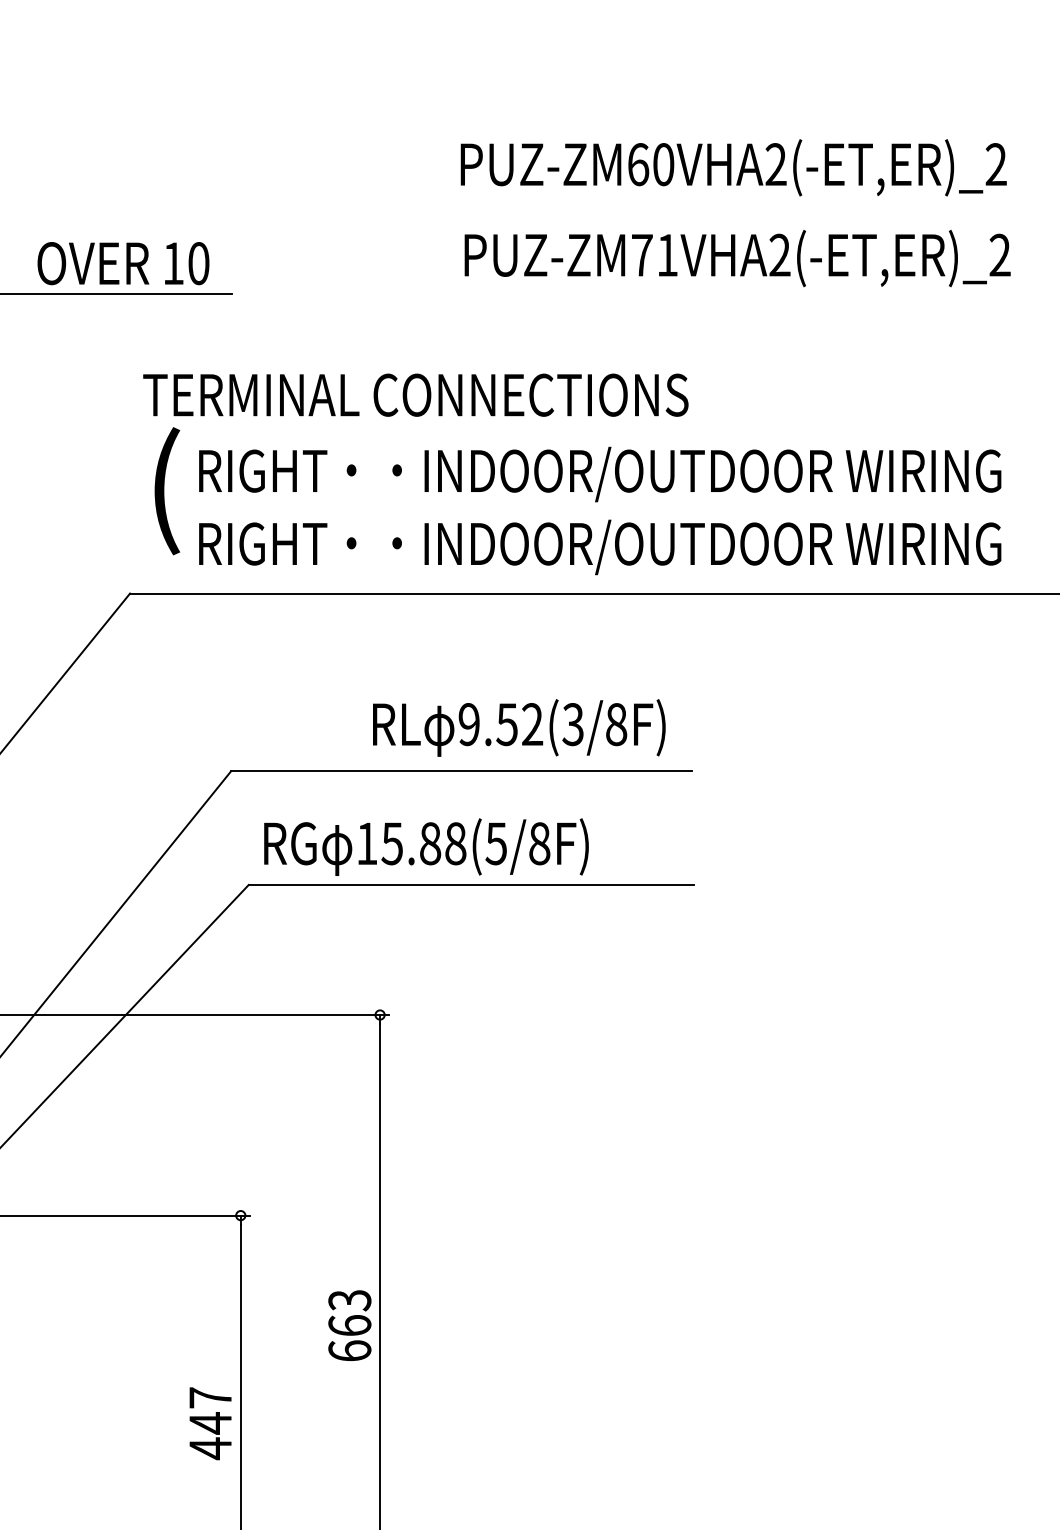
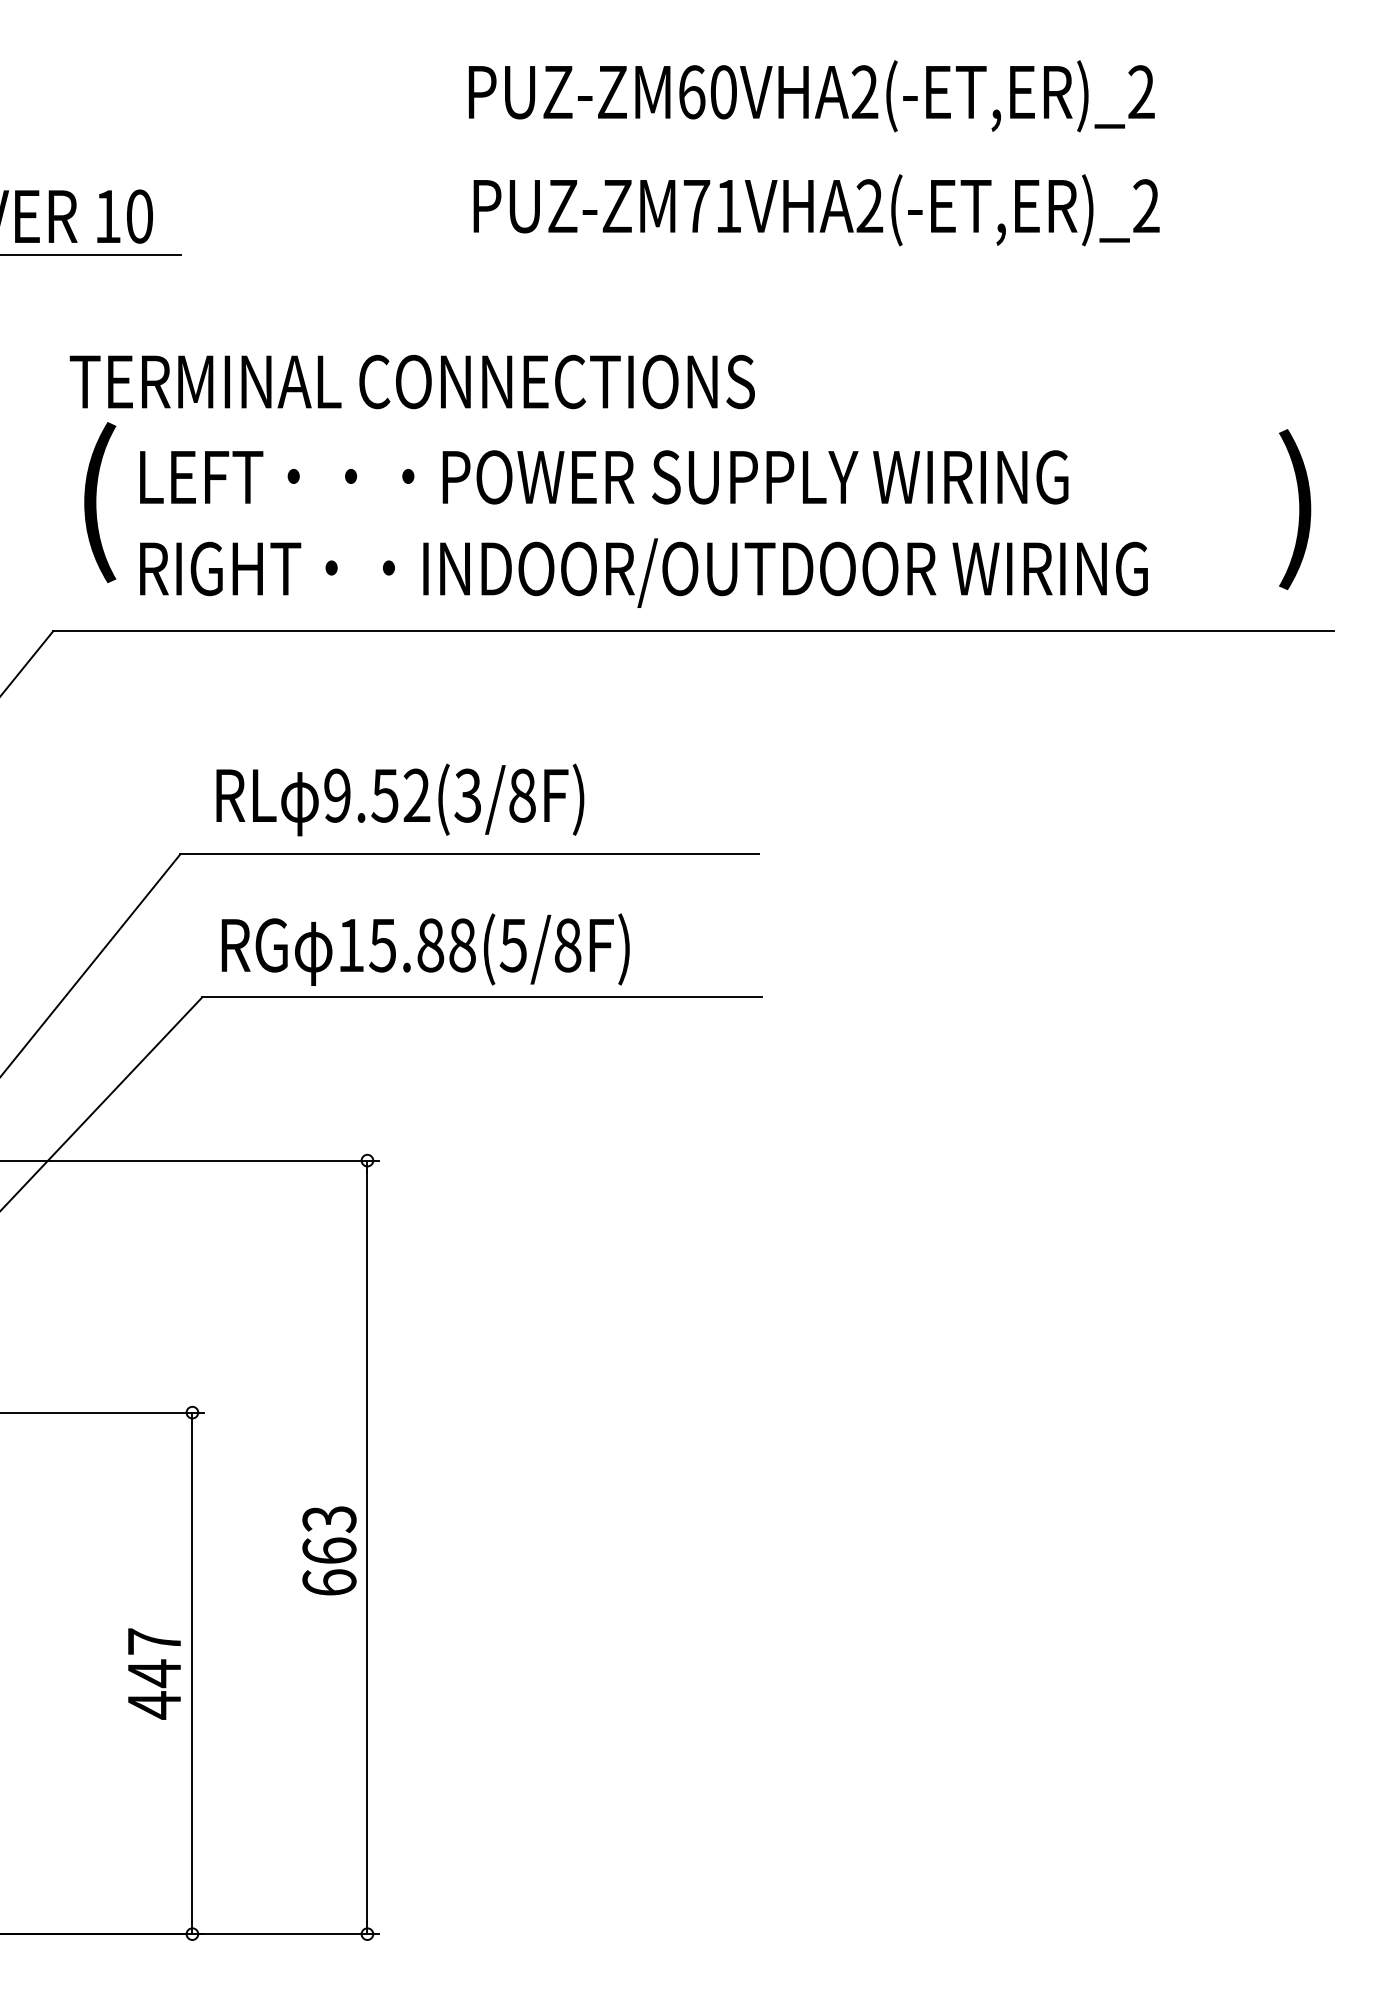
text: (602, 474) -> (646, 481), RIGHT・・INDOOR/OUTDOOR WIRING -> LEFT・・・POWER SUPPLY WIRING
text: (519, 727) -> (400, 799), moved

